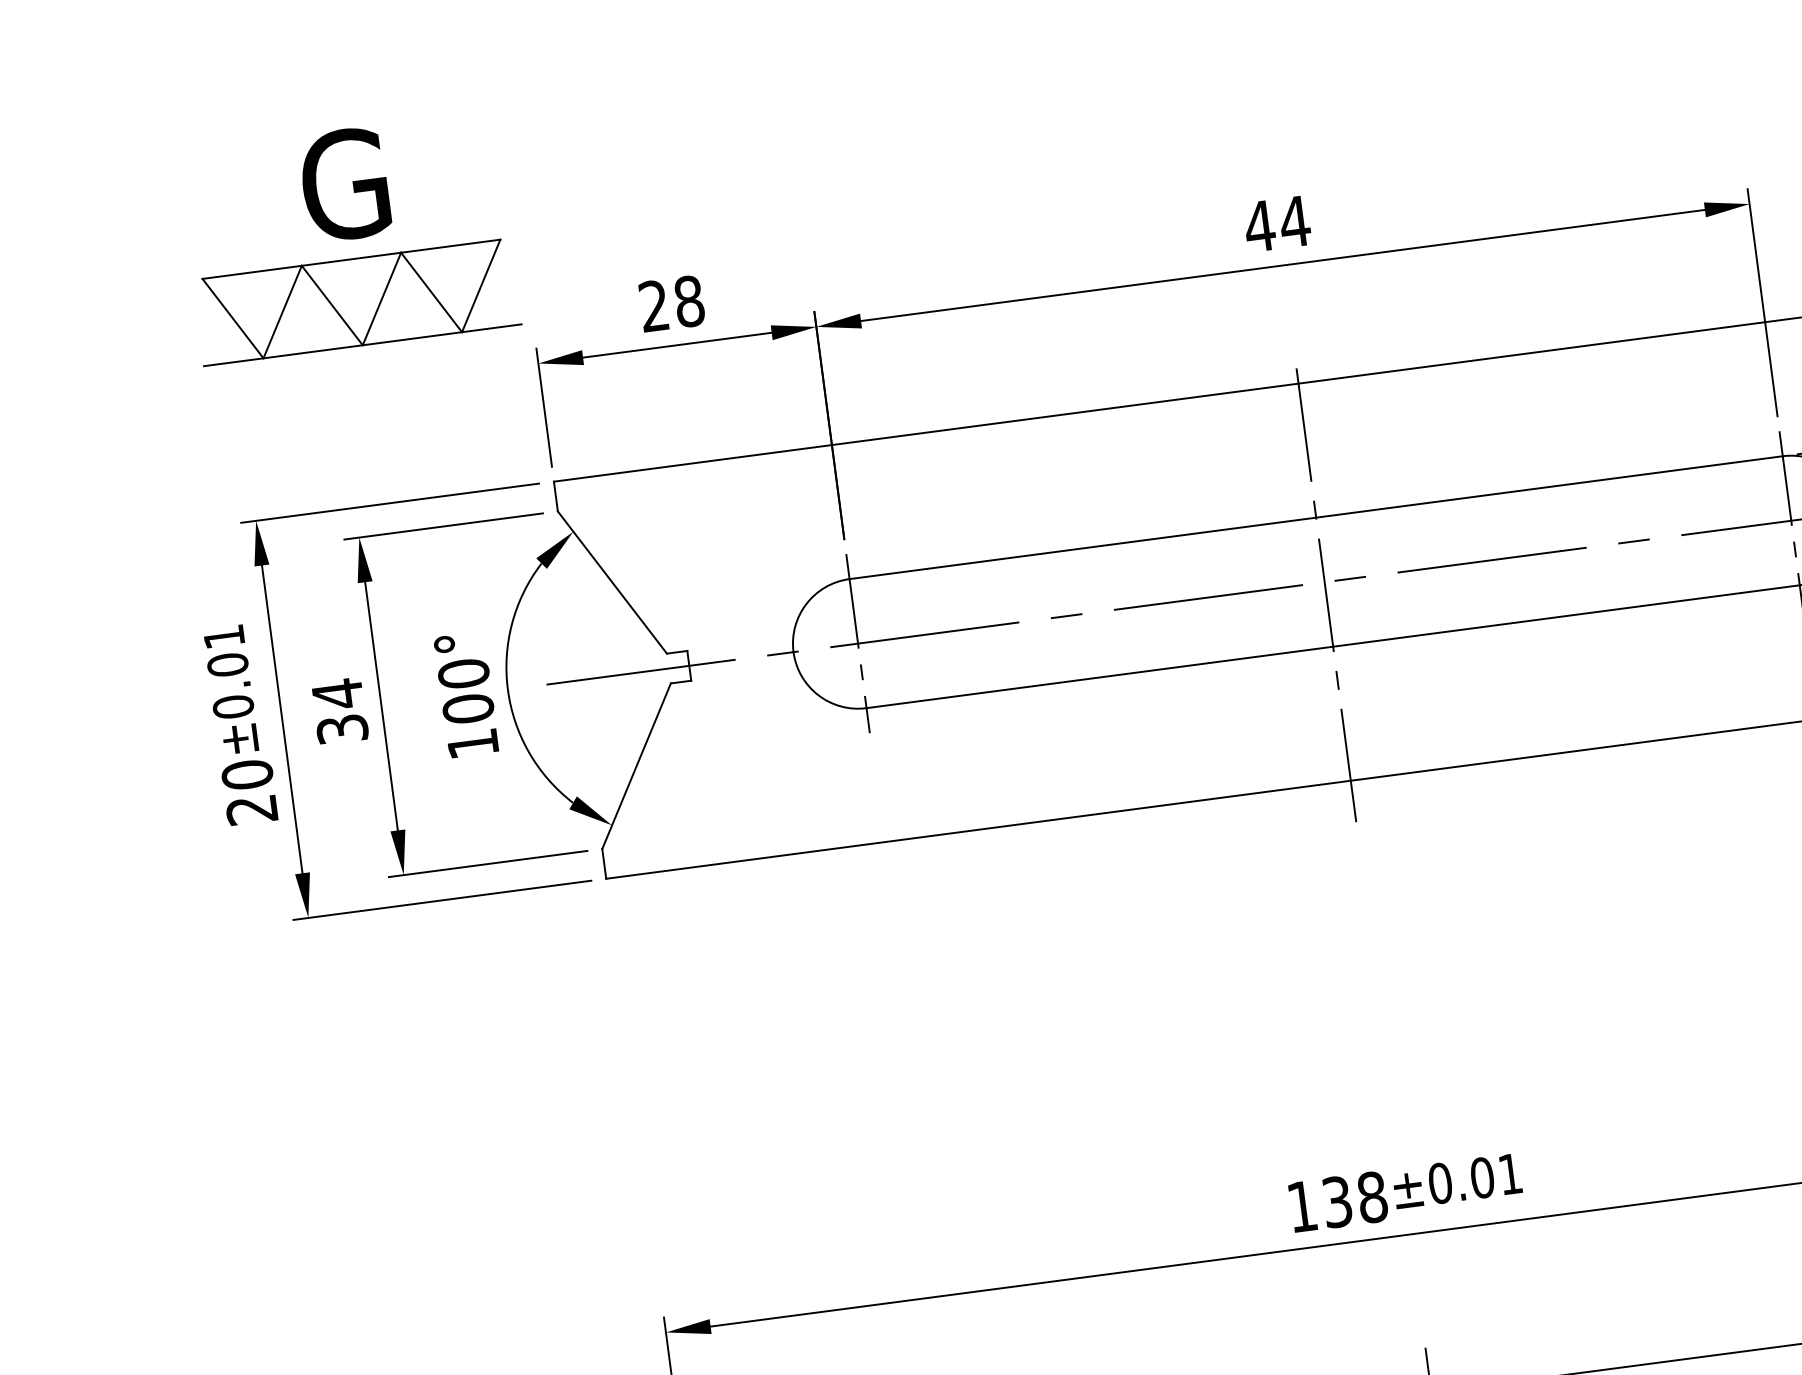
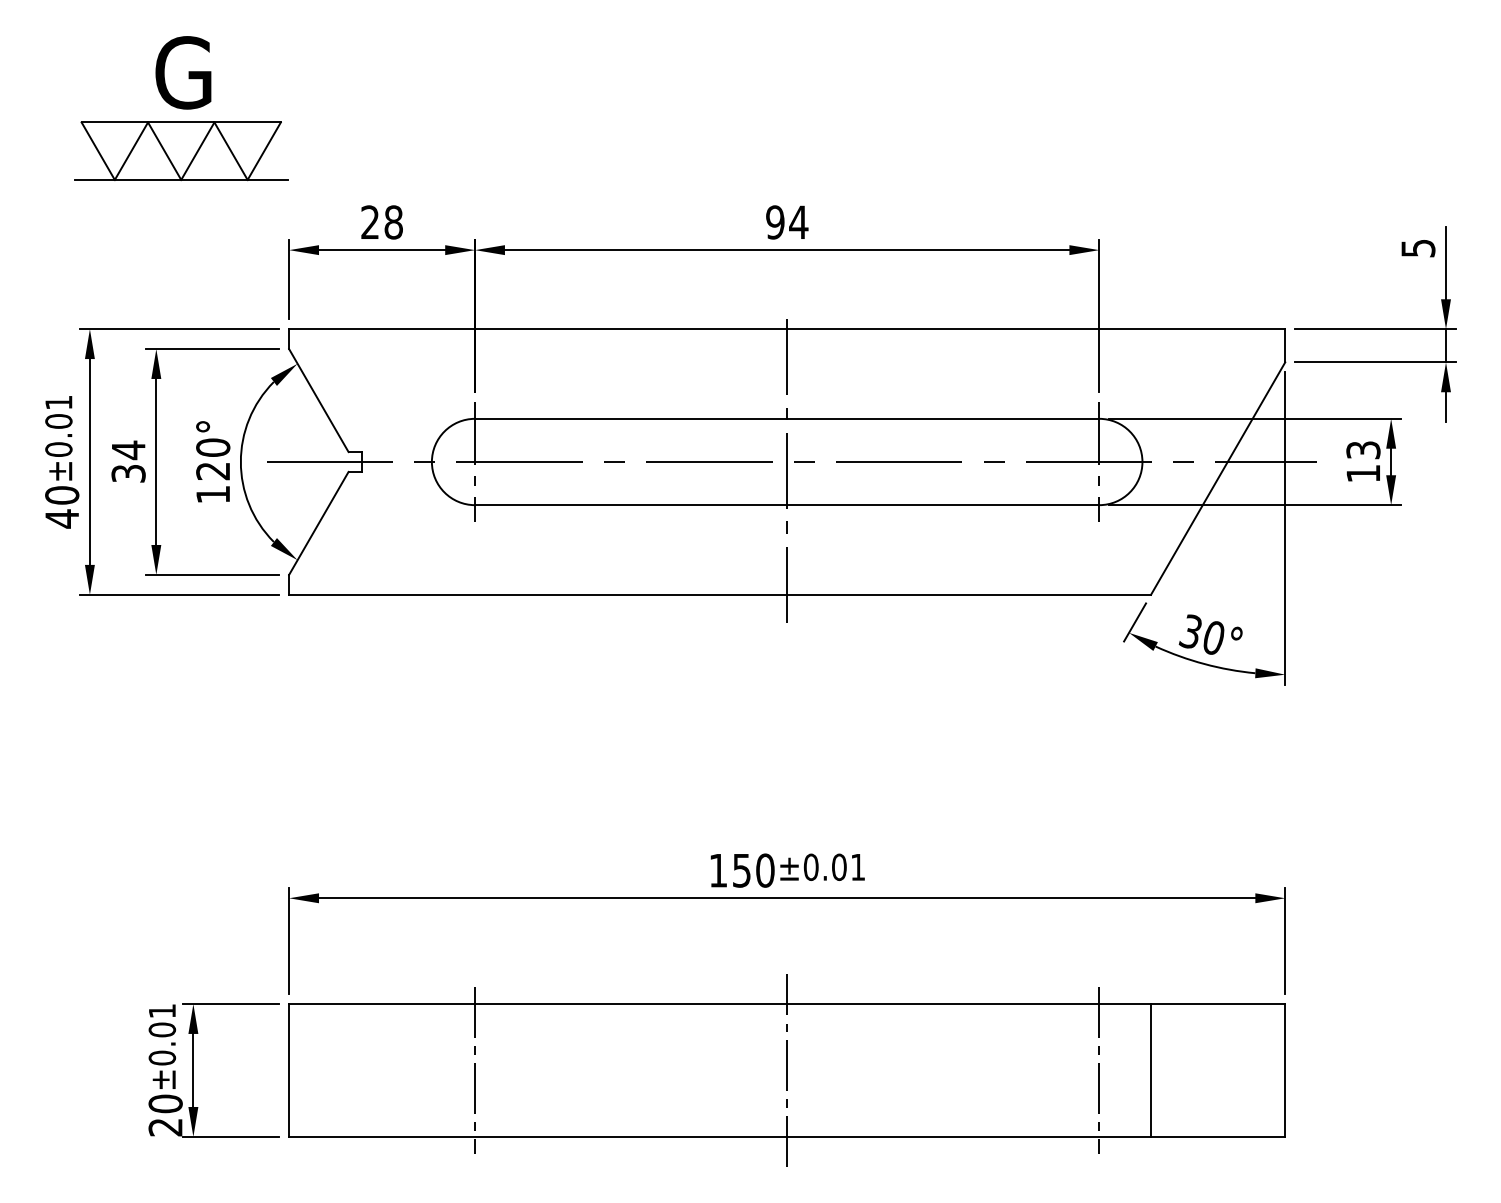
text: (1260, 226) -> (775, 222), 44 -> 94
part: (349, 238) -> (181, 108), moved
text: (468, 709) -> (213, 471), 100° -> 120°
text: (250, 809) -> (61, 518), 20 -> 40
text: (1354, 1199) -> (753, 870), 138 -> 150

